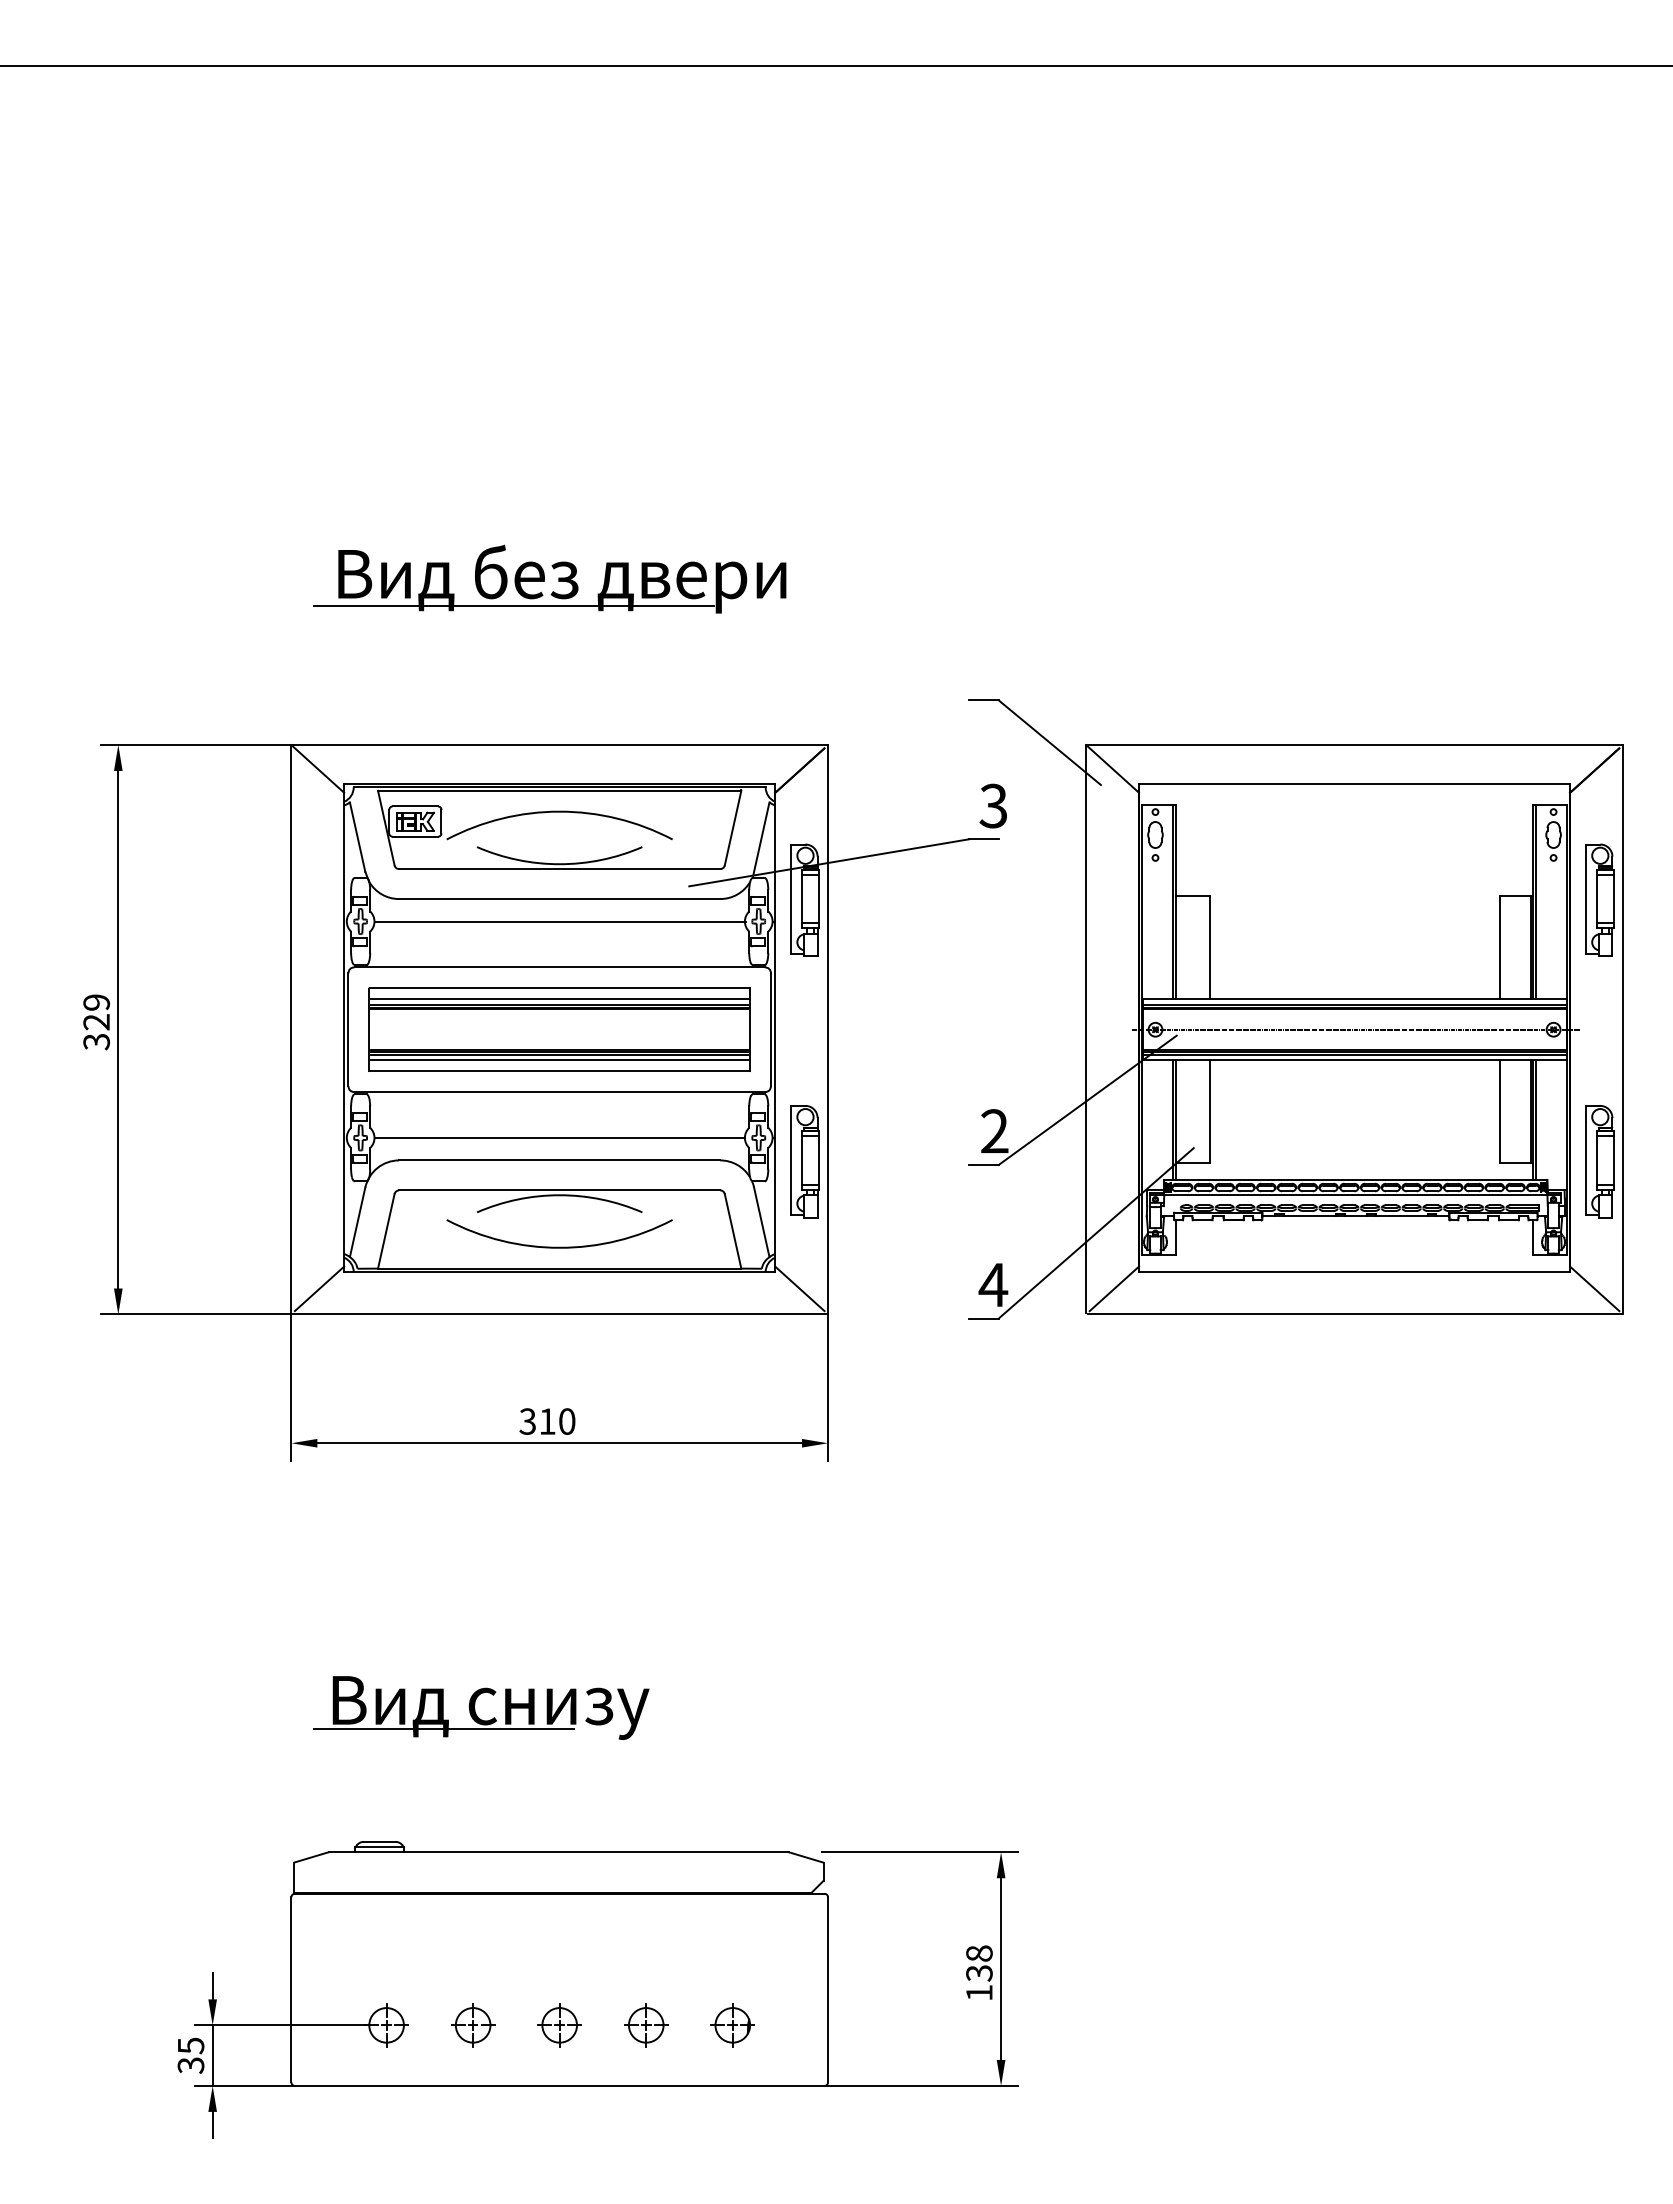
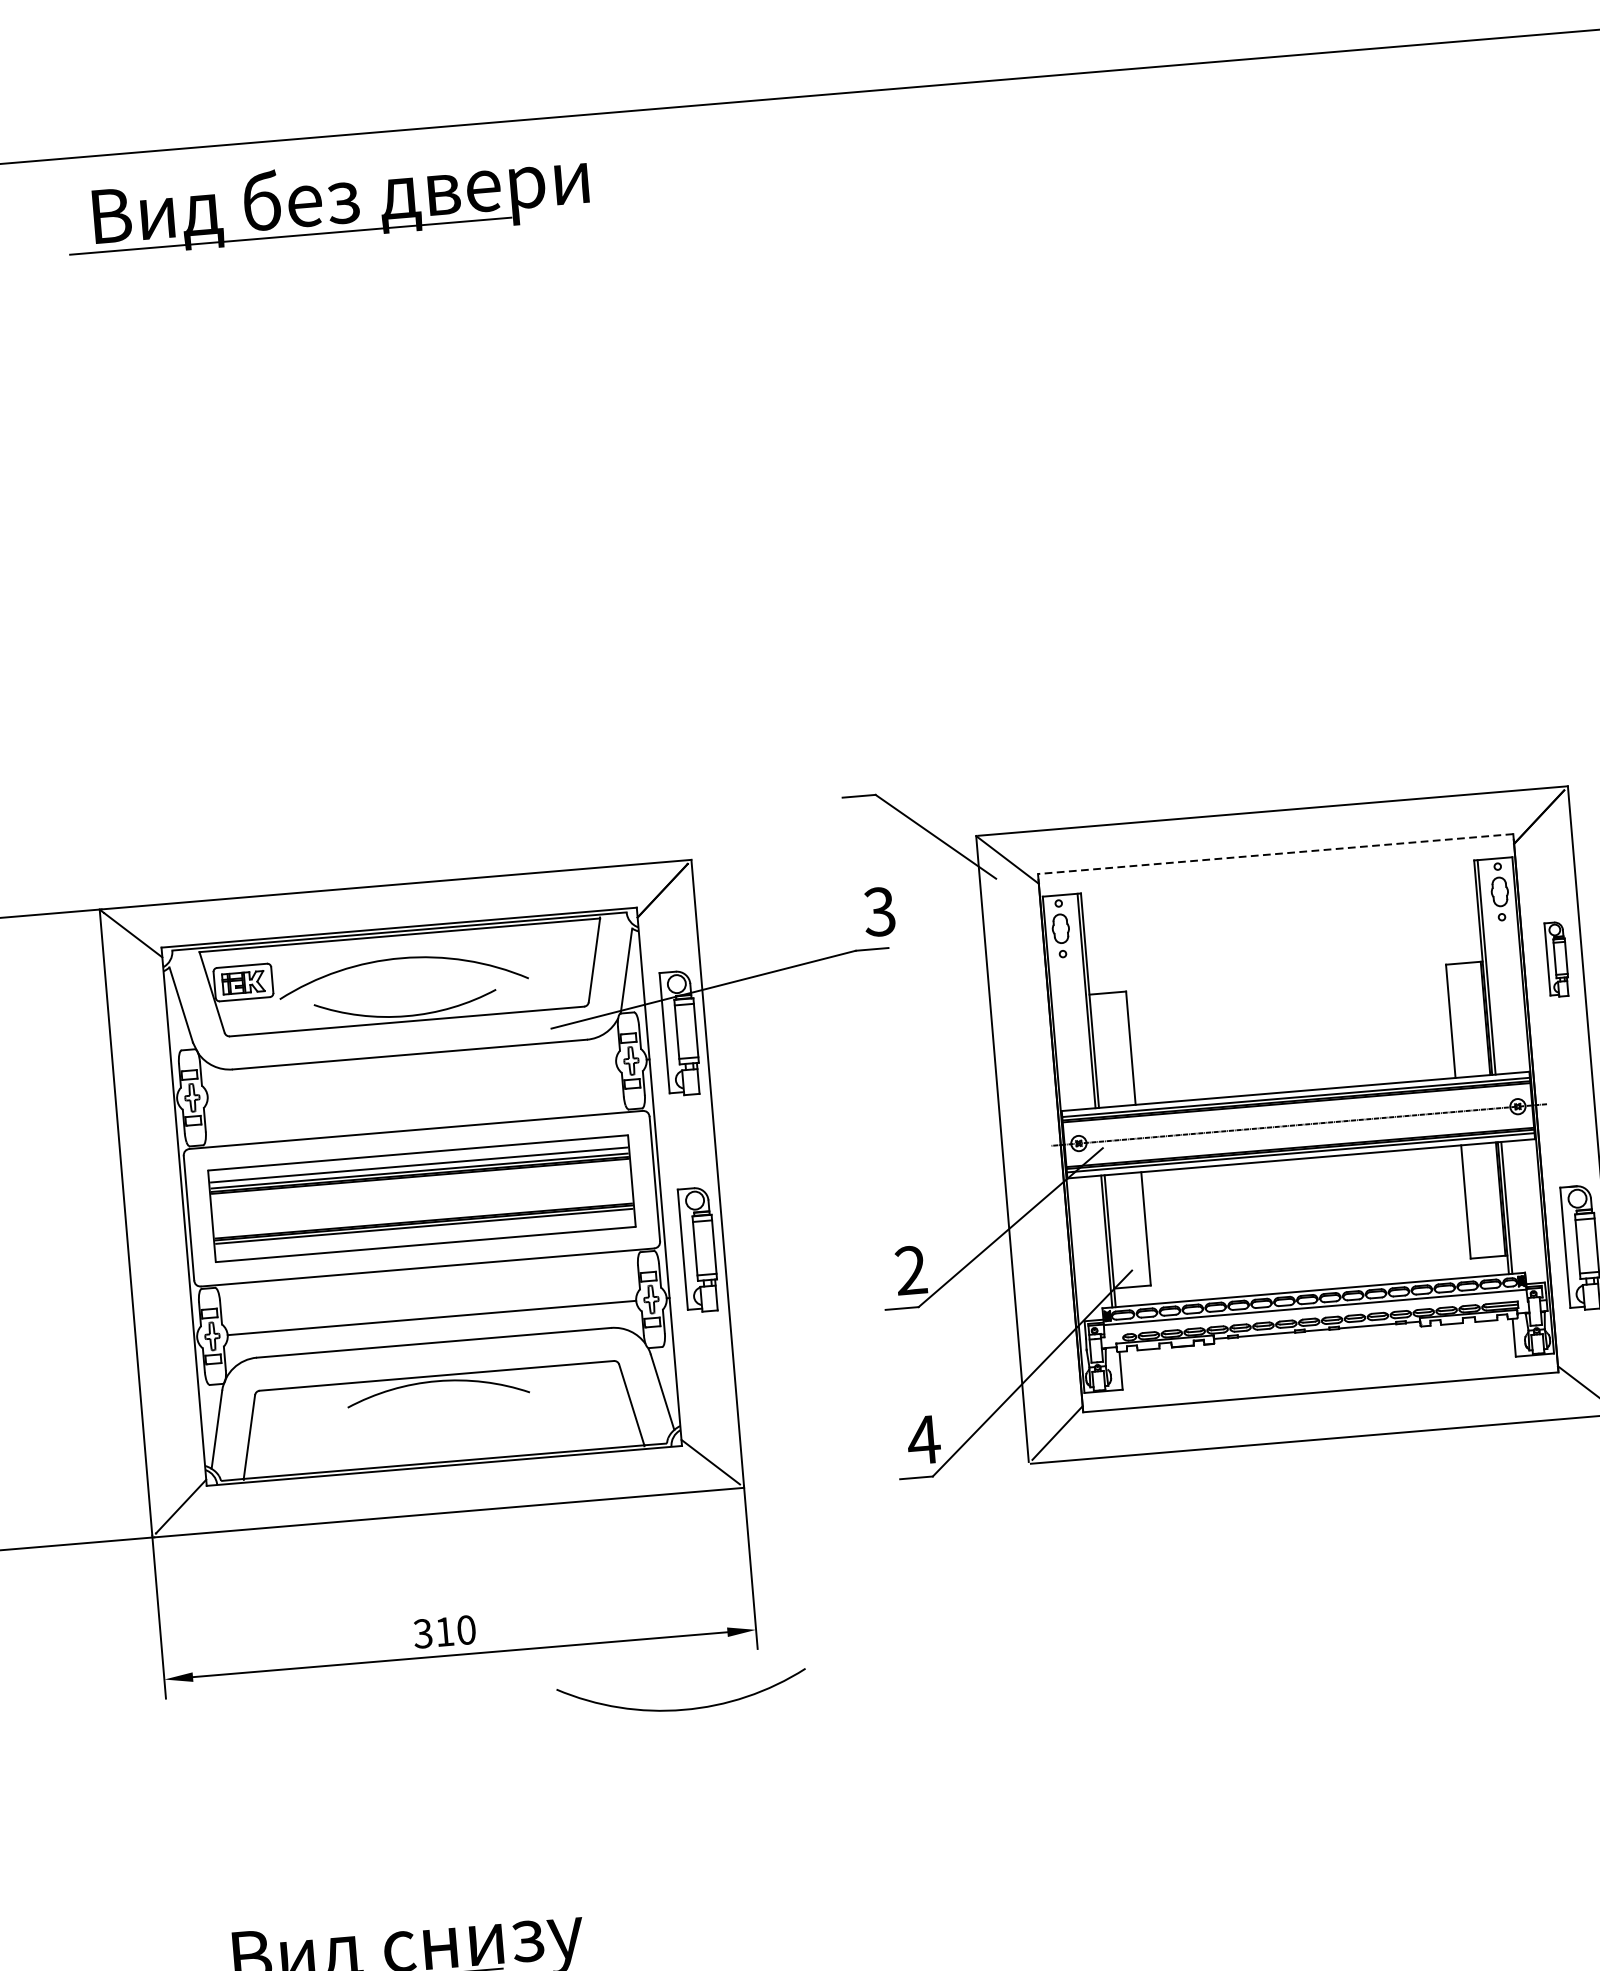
part: (549, 578) -> (326, 202), moved
line: (1354, 783) -> (1275, 853), solid -> dashed
part: (1599, 899) -> (1556, 958), size x0.6
line: (560, 921) -> (412, 1079), removed
line: (559, 1060) -> (424, 1232), removed
part: (804, 1161) -> (698, 1249), moved
arc: (559, 1246) -> (683, 1708), moved

